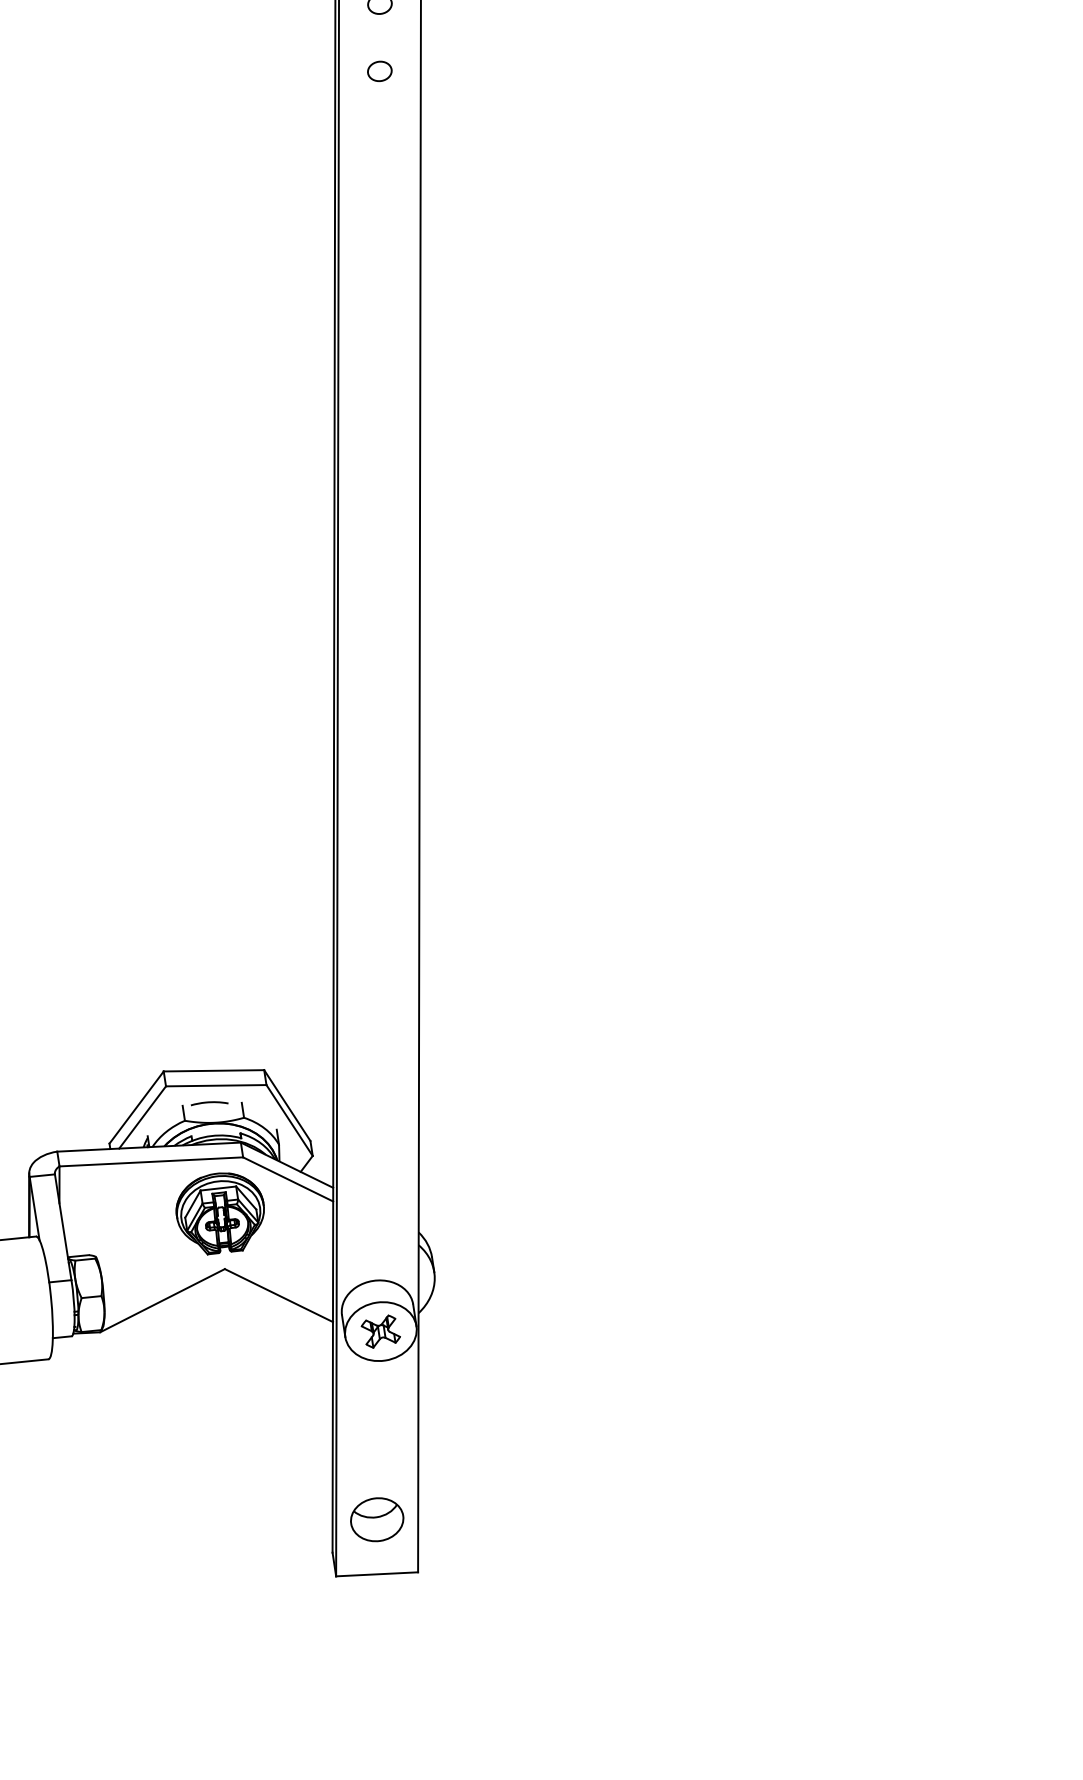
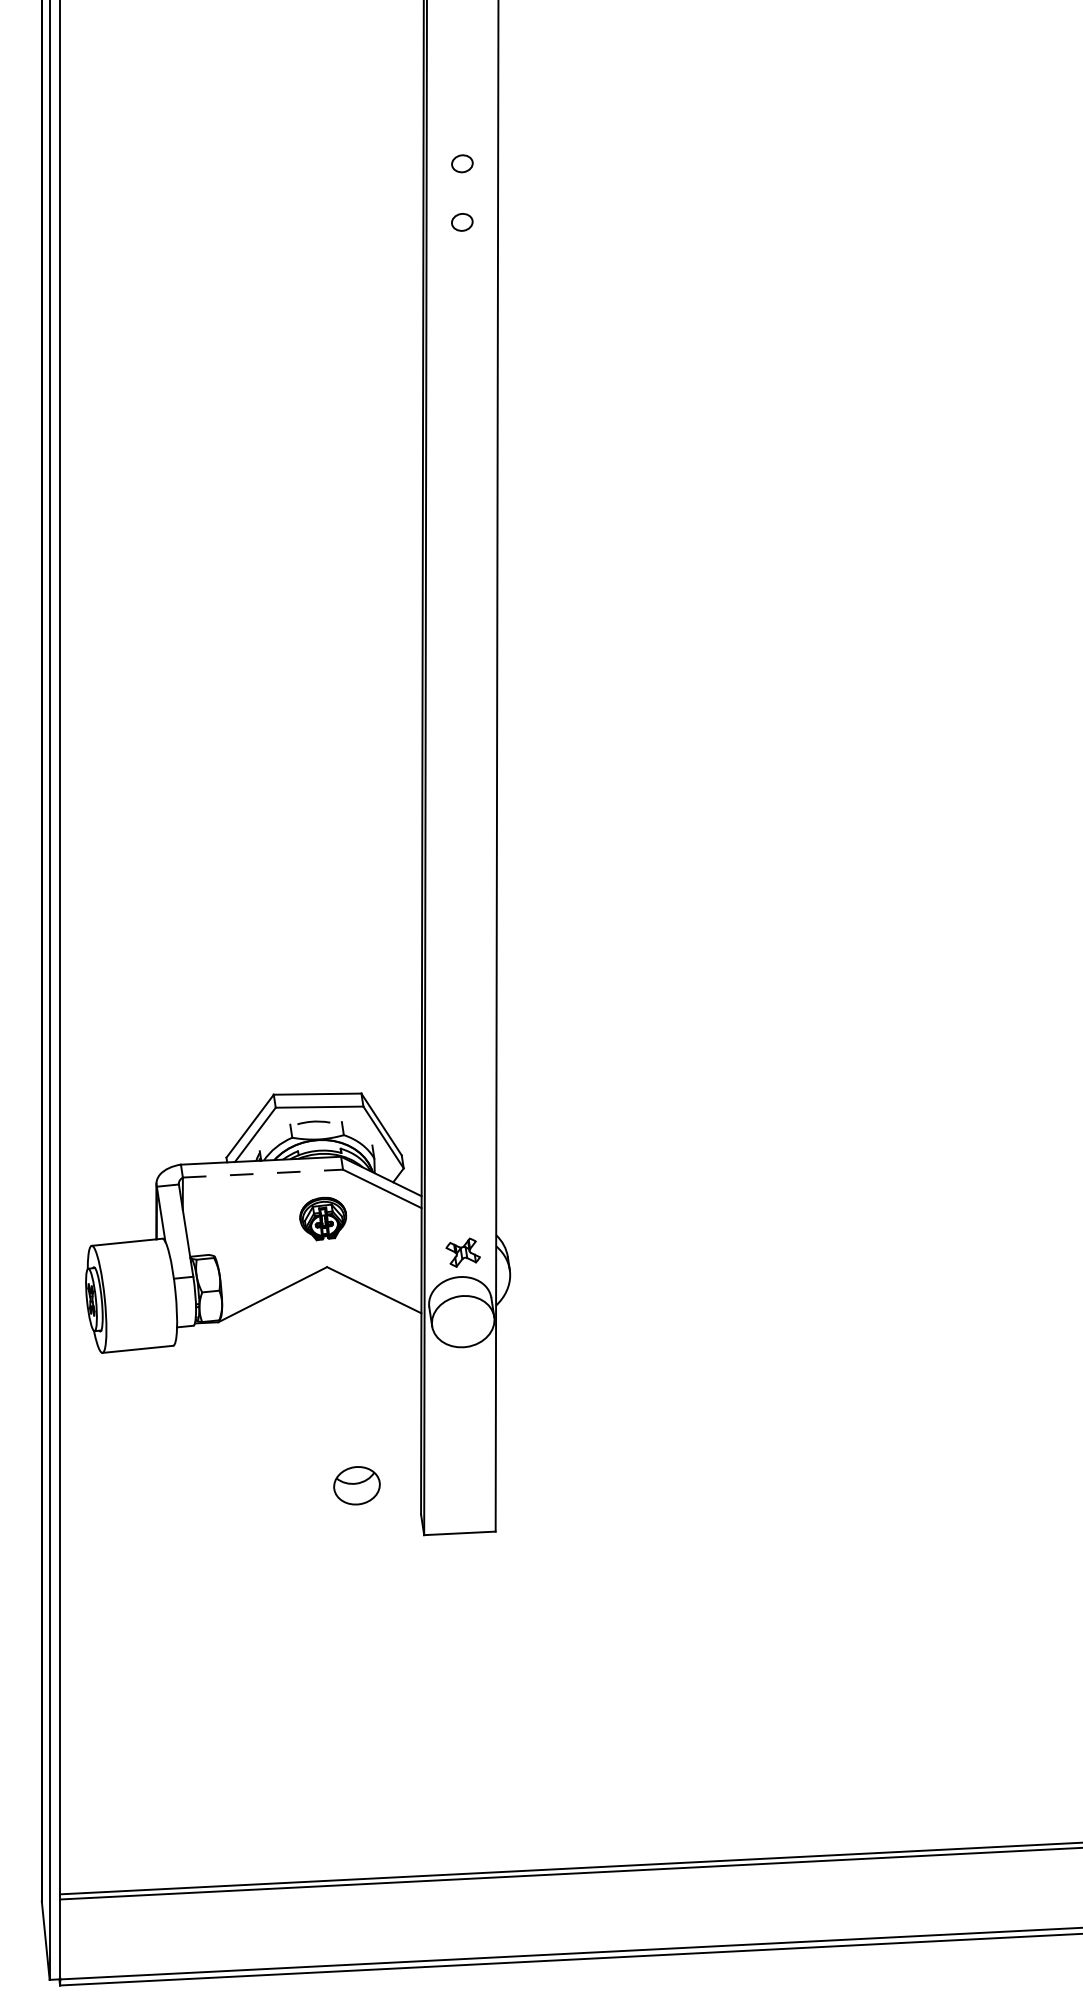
line: (151, 1161) -> (263, 1173), solid -> dashed
part: (220, 1213) -> (323, 1218), size x0.6
part: (380, 1331) -> (462, 1252), moved
part: (376, 1519) -> (356, 1485), moved

